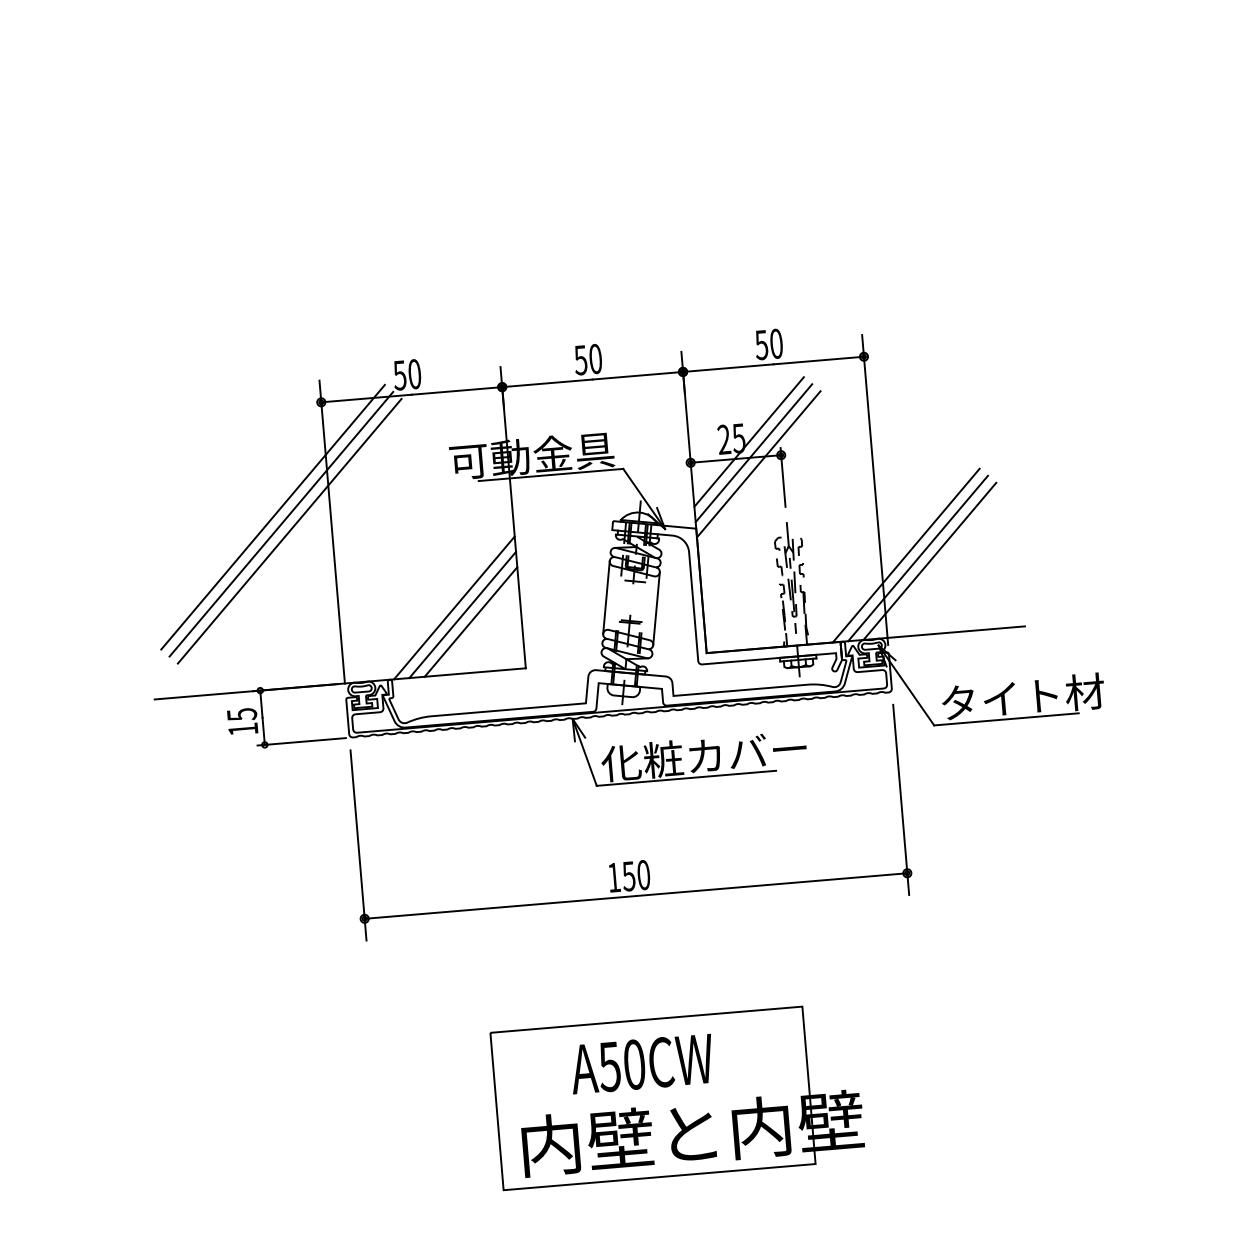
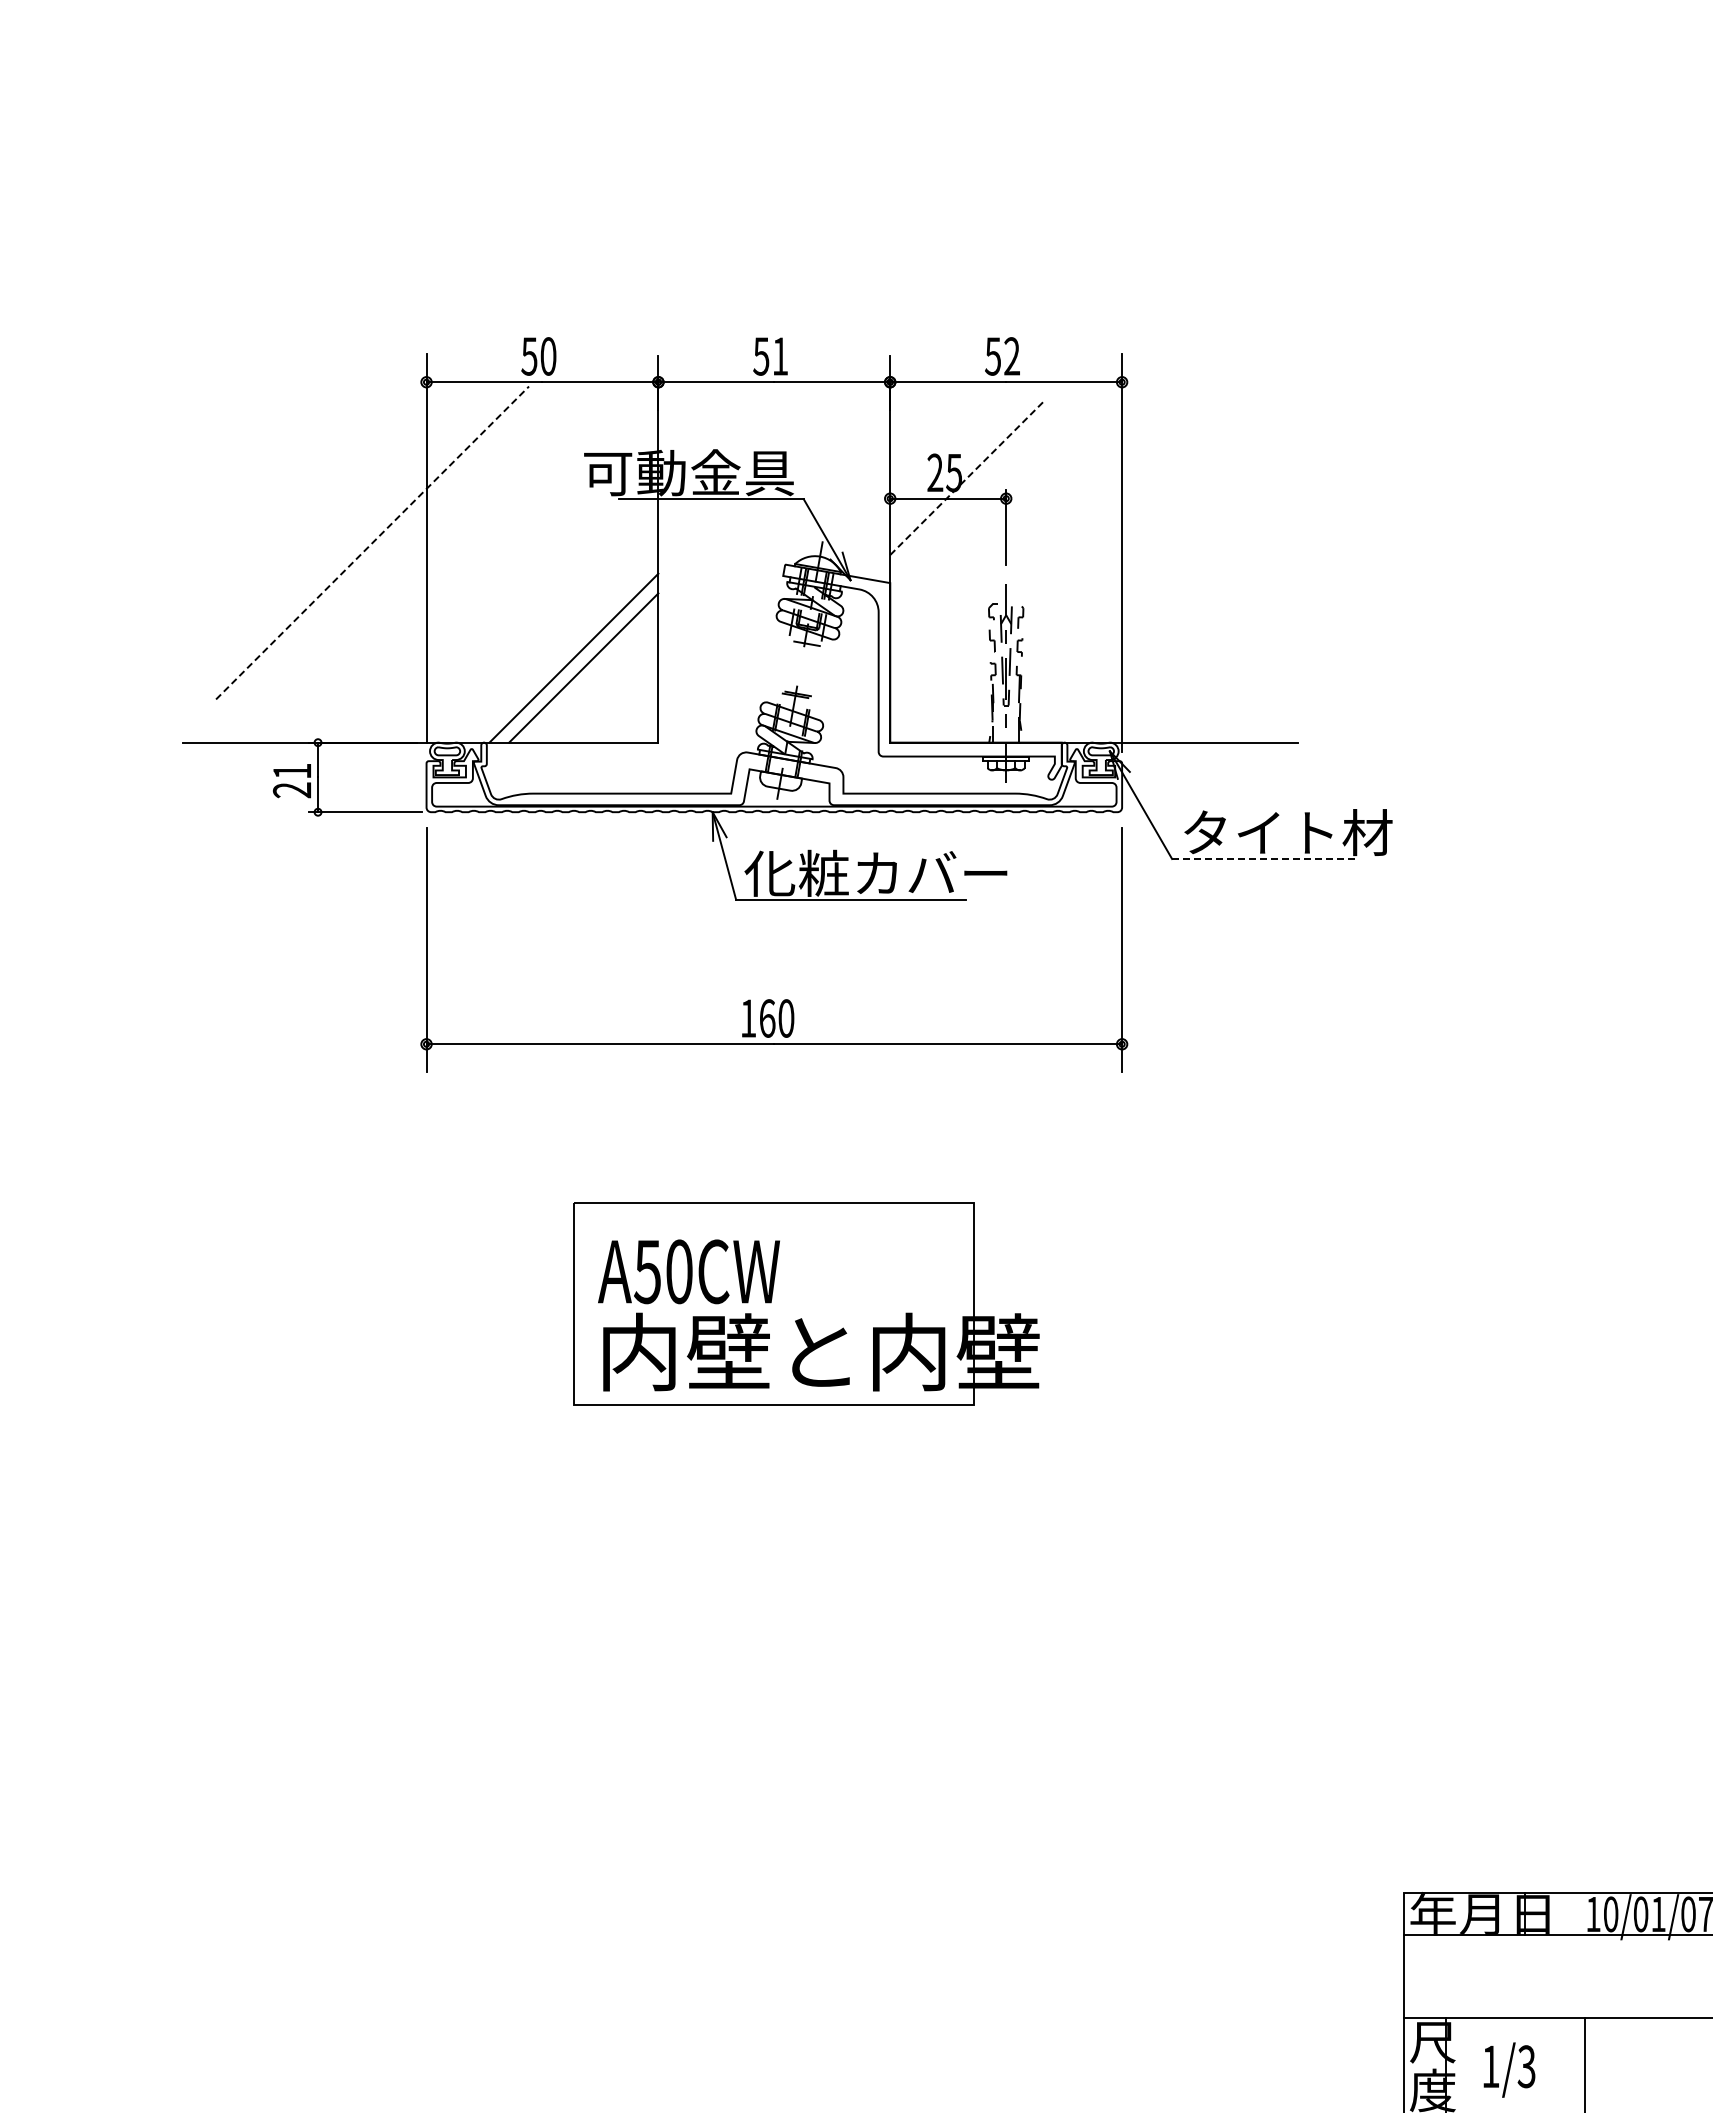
text: (775, 343) -> (1011, 356), 50 -> 52
text: (595, 359) -> (780, 356), 50 -> 51
line: (749, 441) -> (967, 478), solid -> dashed
line: (753, 452) -> (971, 492), removed
line: (758, 464) -> (976, 507), removed
line: (272, 516) -> (352, 522), removed
line: (281, 523) -> (362, 532), removed
line: (289, 530) -> (372, 542), solid -> dashed
line: (906, 555) -> (1154, 639), removed
line: (918, 558) -> (1169, 644), removed
line: (930, 561) -> (1184, 649), removed
line: (606, 597) -> (768, 661), removed
line: (656, 608) -> (831, 680), removed
line: (470, 621) -> (593, 677), removed
line: (1006, 719) -> (1264, 859), solid -> dashed
text: (242, 721) -> (291, 780), 15 -> 21
text: (628, 876) -> (767, 1018), 150 -> 160
text: (641, 1063) -> (688, 1271), moved

